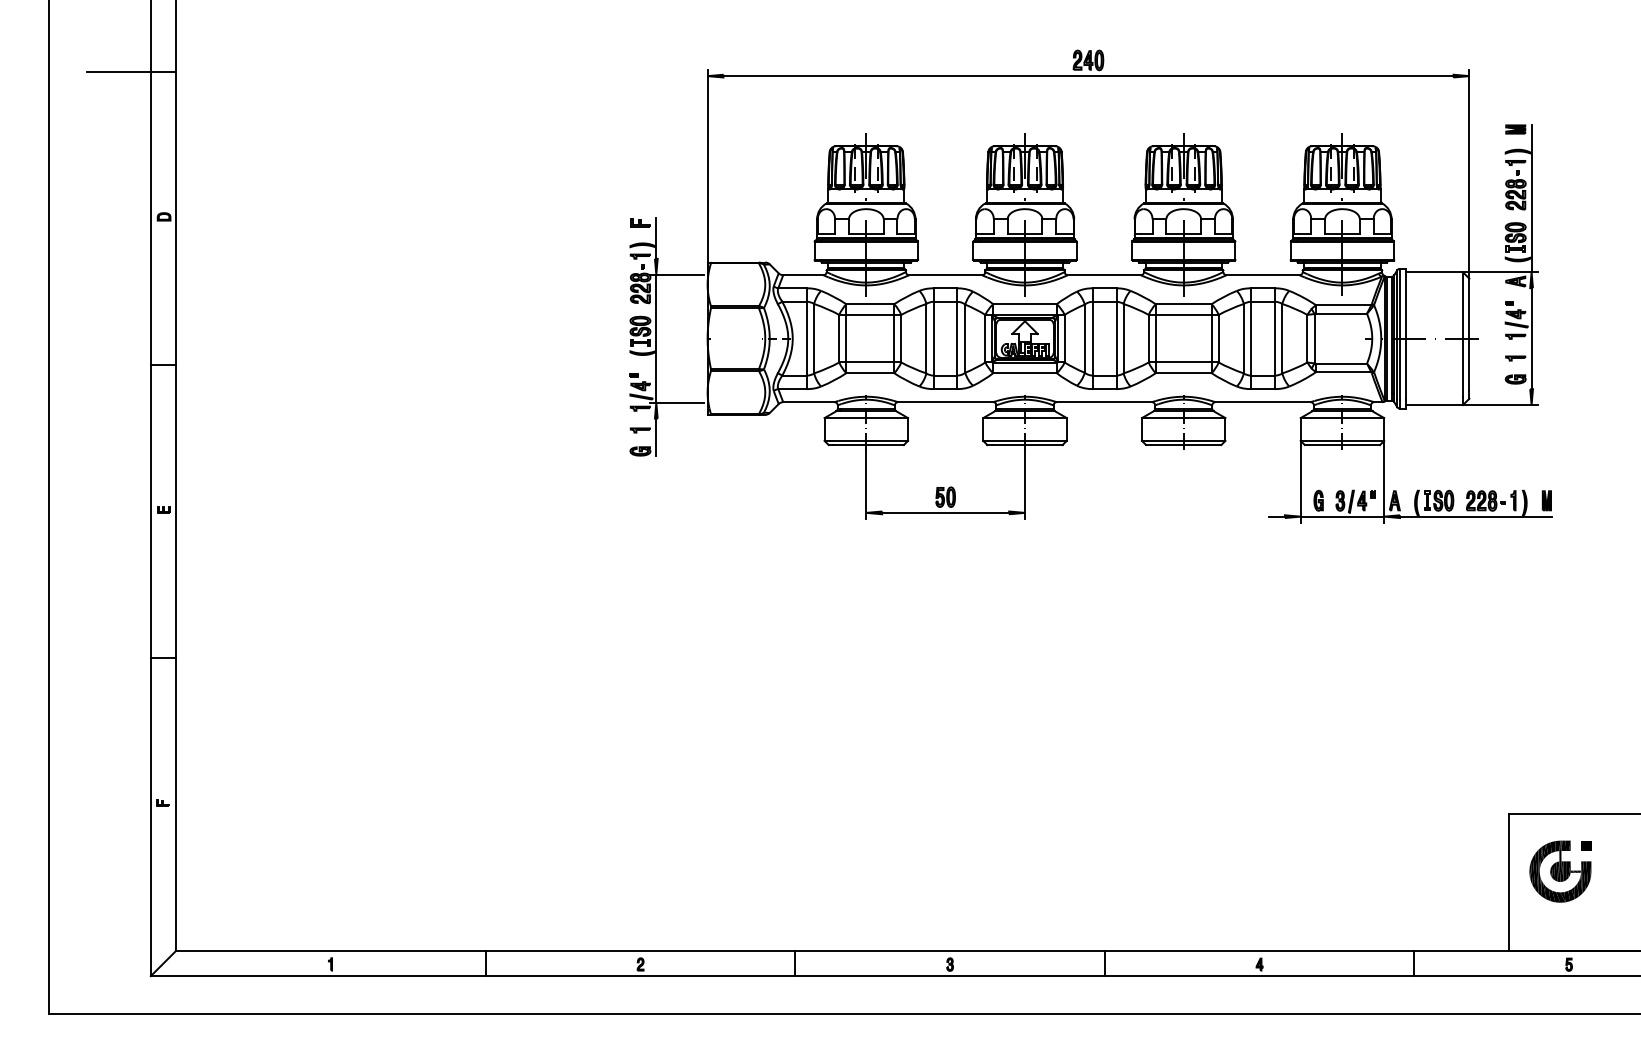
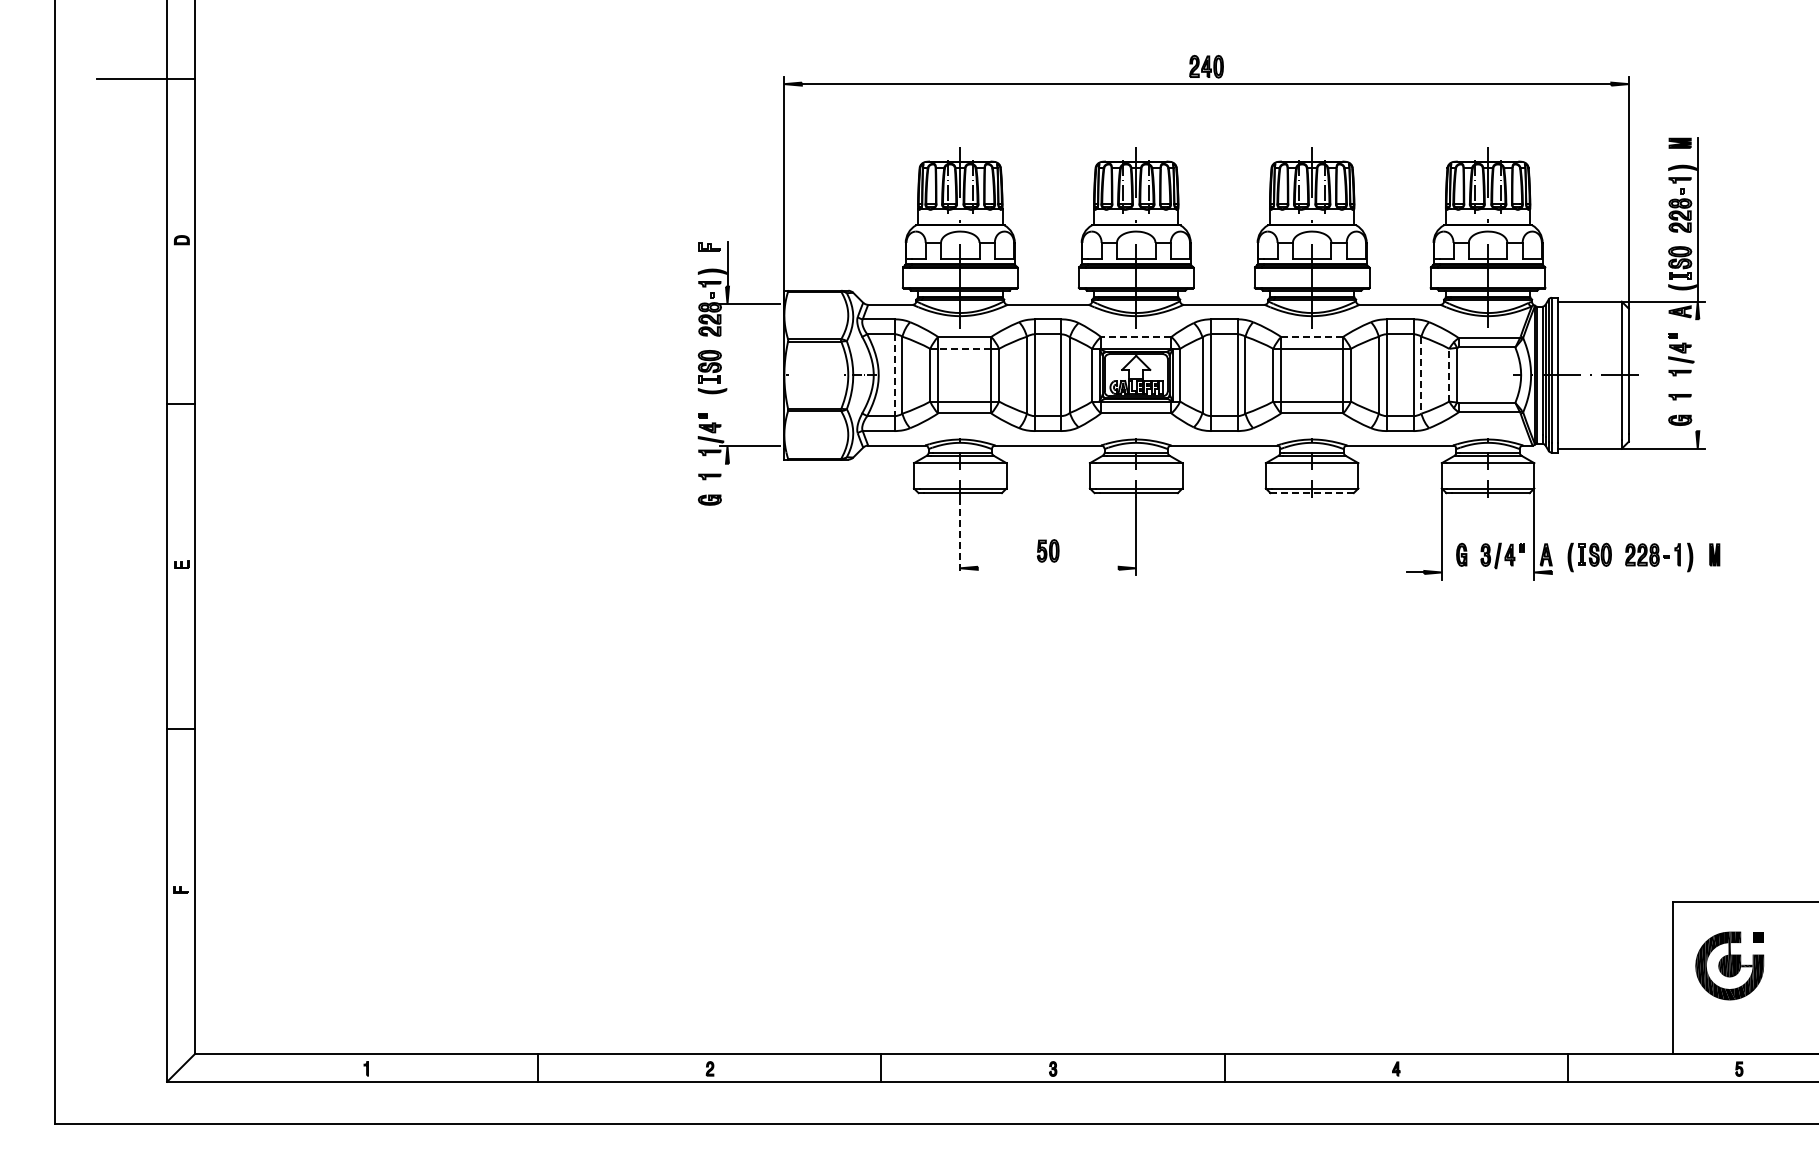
line: (1024, 303) -> (1135, 336), solid -> dashed
line: (1184, 303) -> (1312, 336), solid -> dashed
line: (870, 314) -> (964, 348), solid -> dashed
line: (656, 338) -> (727, 375), removed
line: (806, 338) -> (894, 375), solid -> dashed
line: (1282, 338) -> (1421, 375), solid -> dashed
line: (1307, 338) -> (1449, 374), solid -> dashed
line: (1531, 338) -> (1697, 375), removed
line: (656, 437) -> (727, 484), removed
line: (1185, 445) -> (1314, 493), solid -> dashed
line: (866, 484) -> (960, 536), solid -> dashed
line: (944, 513) -> (1047, 568), removed
line: (1341, 516) -> (1487, 572), removed
line: (1475, 516) -> (1635, 572), removed

